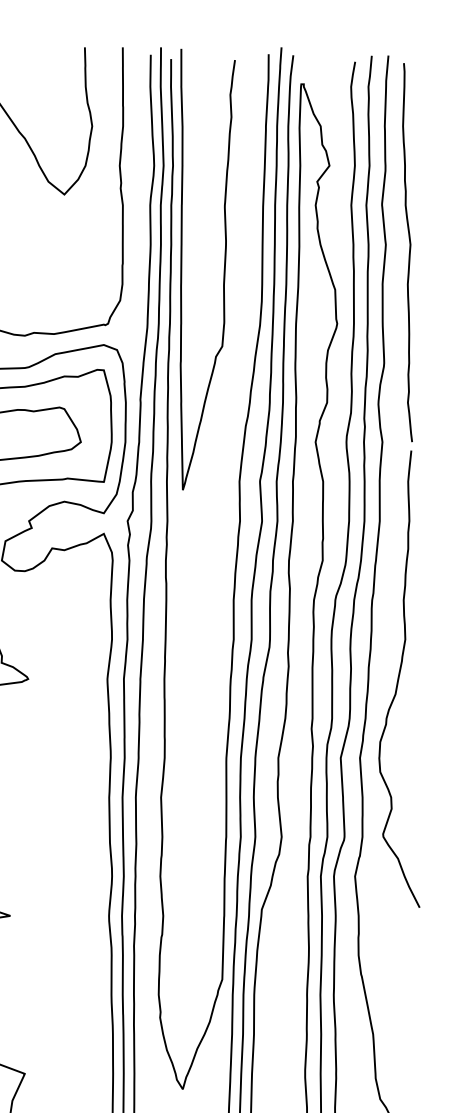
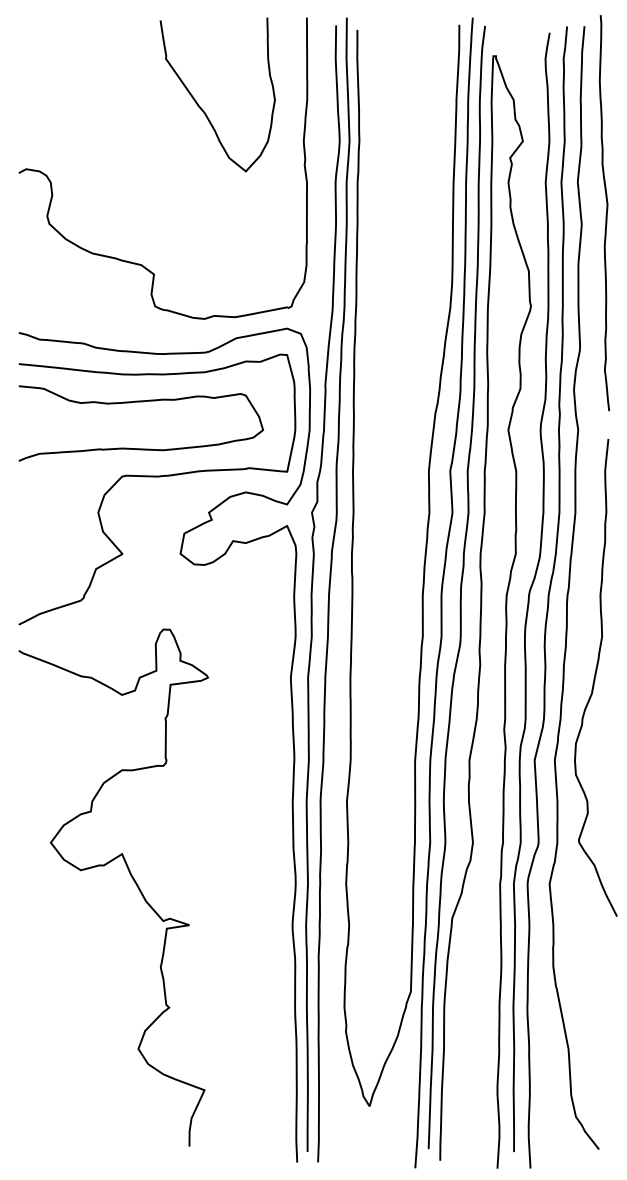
curve: (408, 253) -> (605, 214), moved
curve: (223, 269) -> (412, 249), removed

